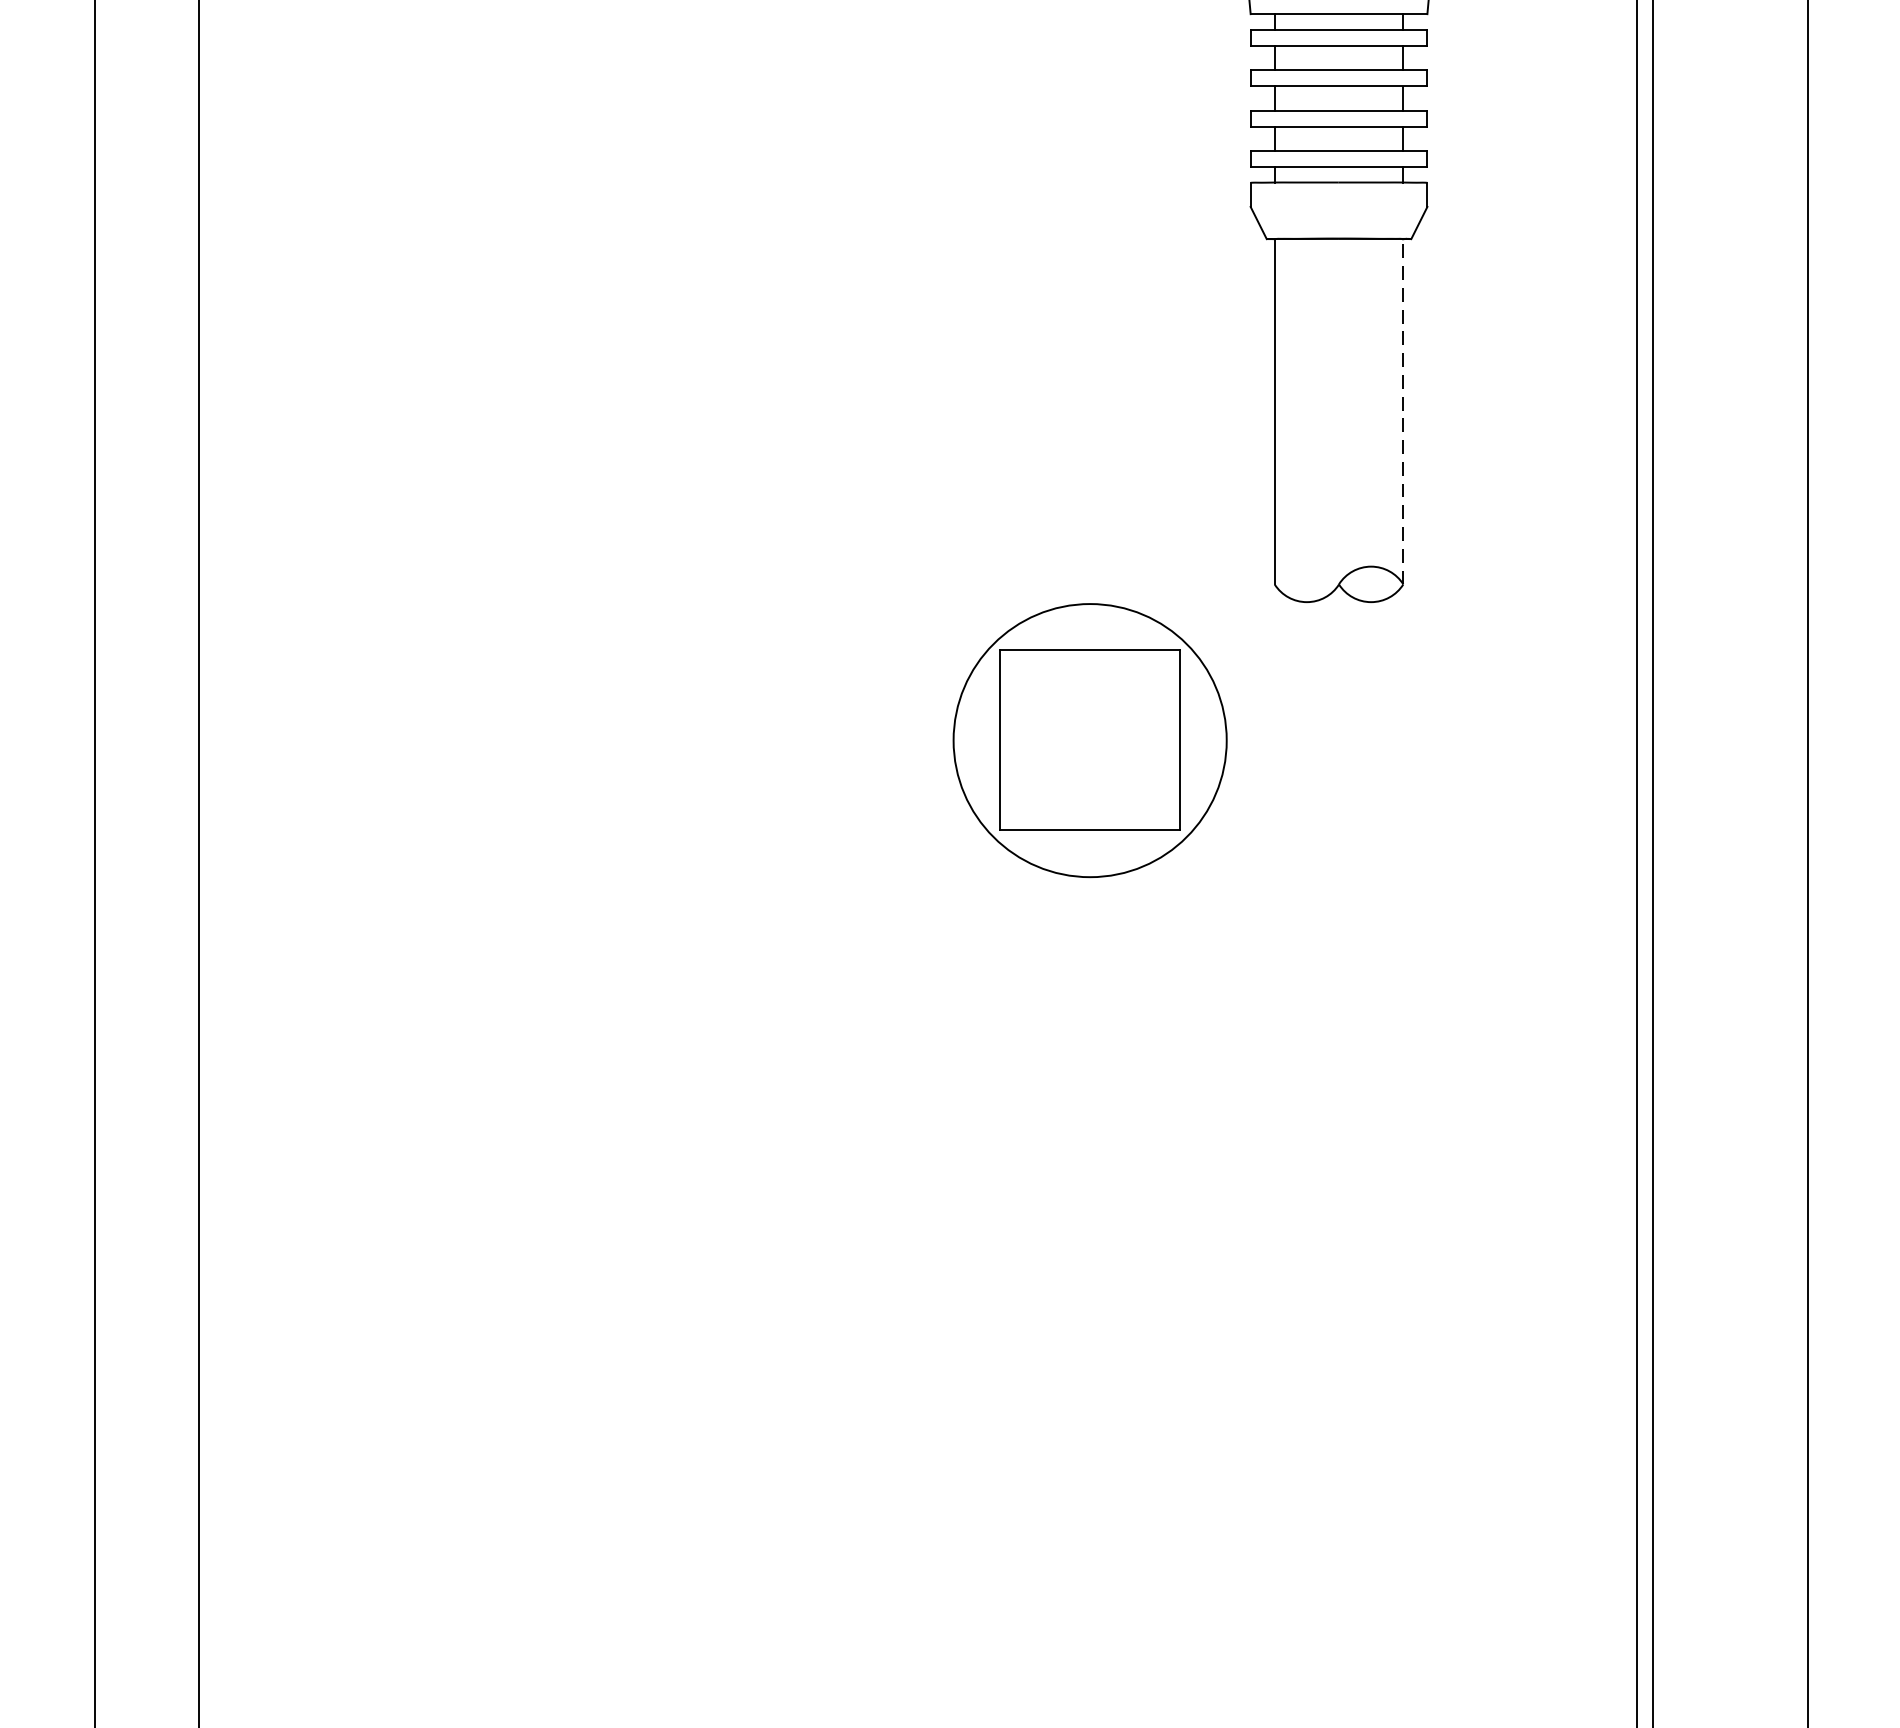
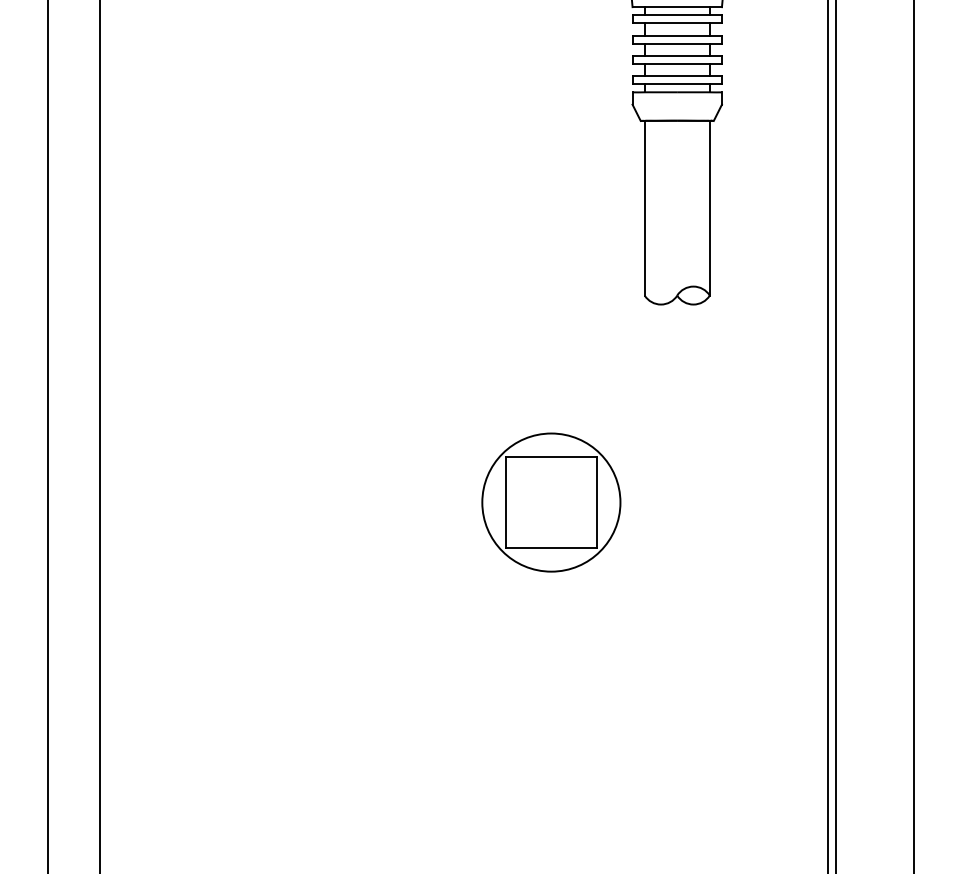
line: (1402, 410) -> (709, 207), dashed -> solid
part: (1090, 740) -> (551, 502), moved

